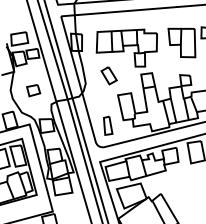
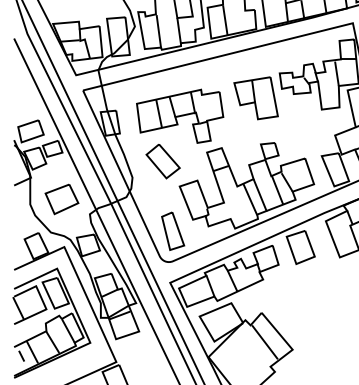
part: (108, 75) -> (162, 161), size x1.43
part: (33, 90) -> (61, 199), size x1.67
part: (108, 125) -> (173, 230), size x1.43

